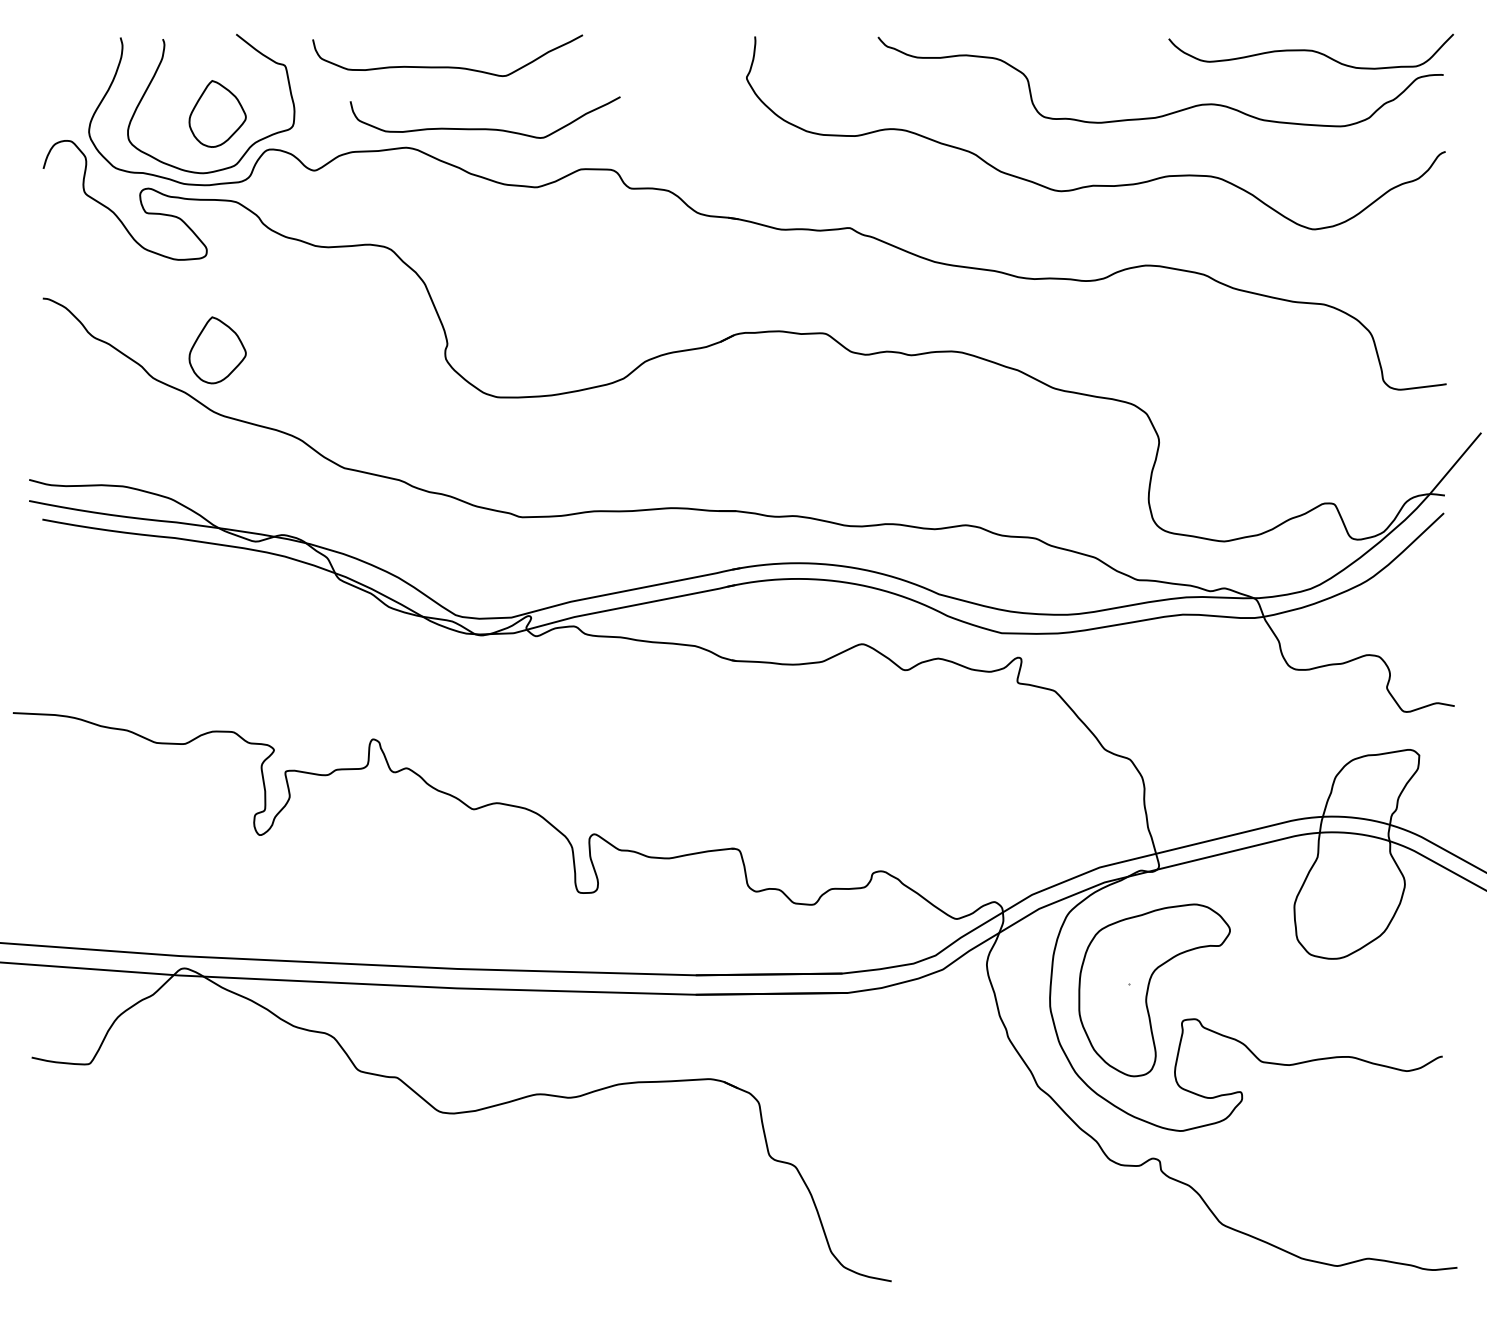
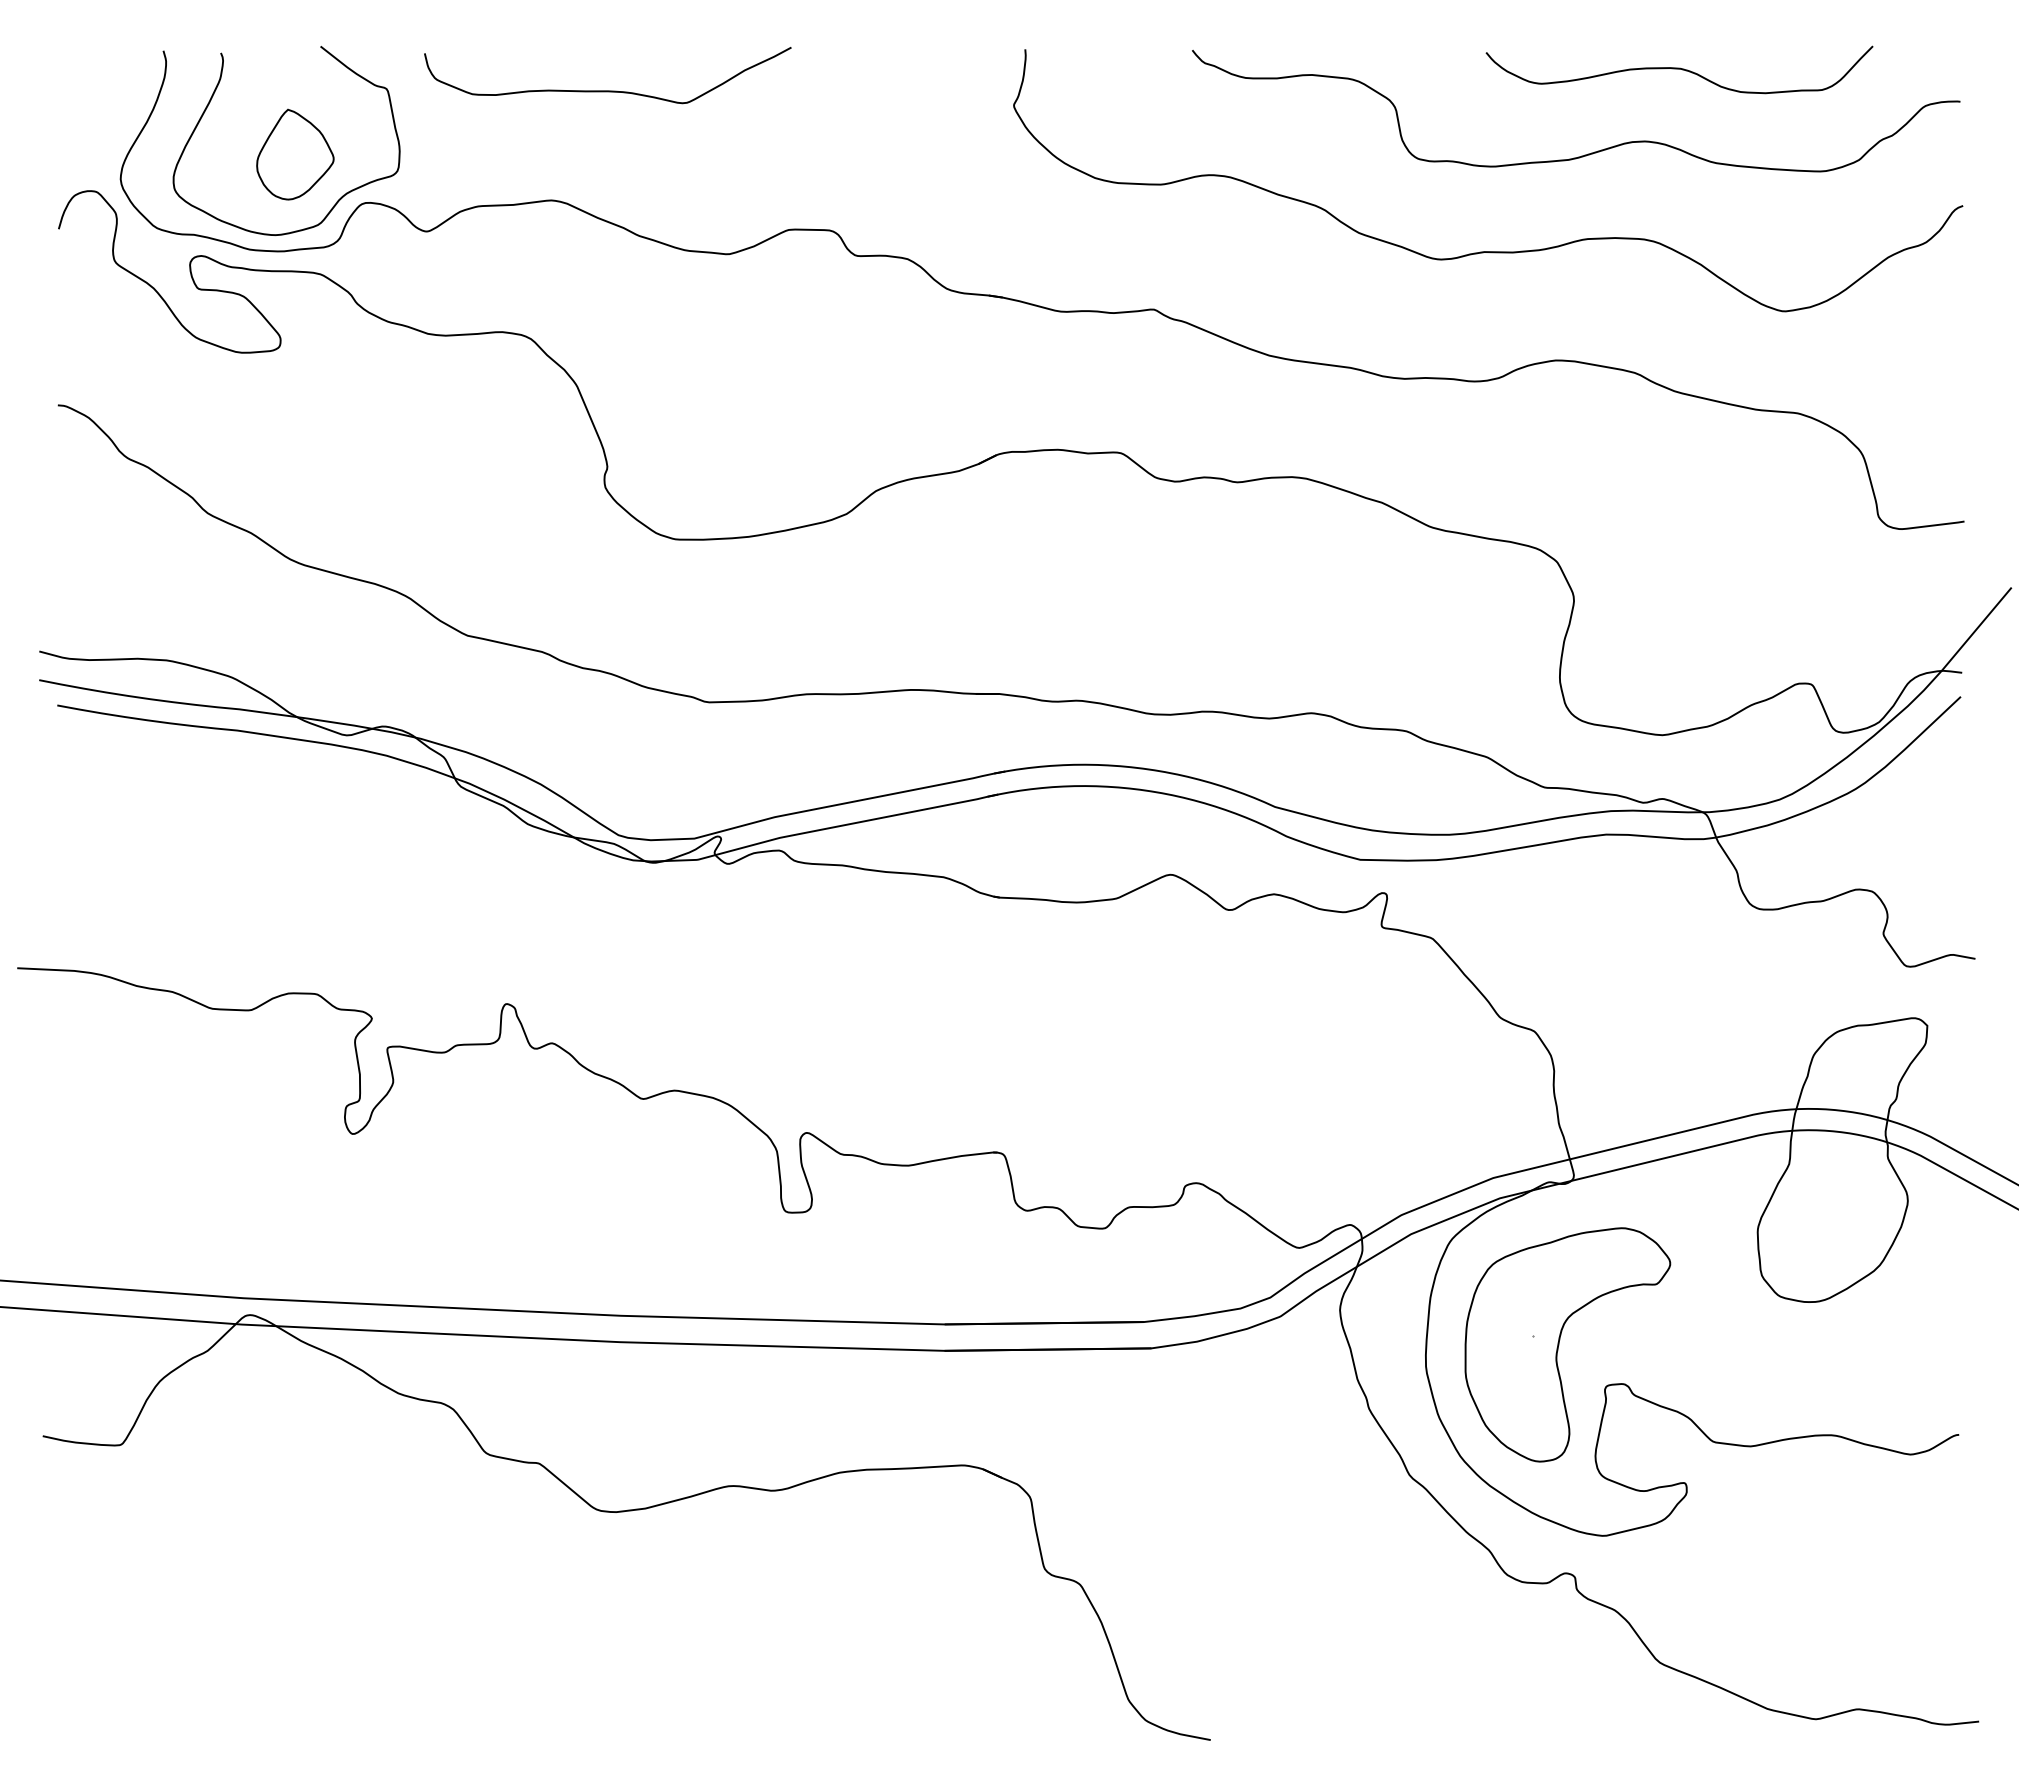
curve: (1311, 51) -> (1679, 69), moved
curve: (485, 128) -> (658, 174), removed
part: (217, 350) -> (295, 475), removed

